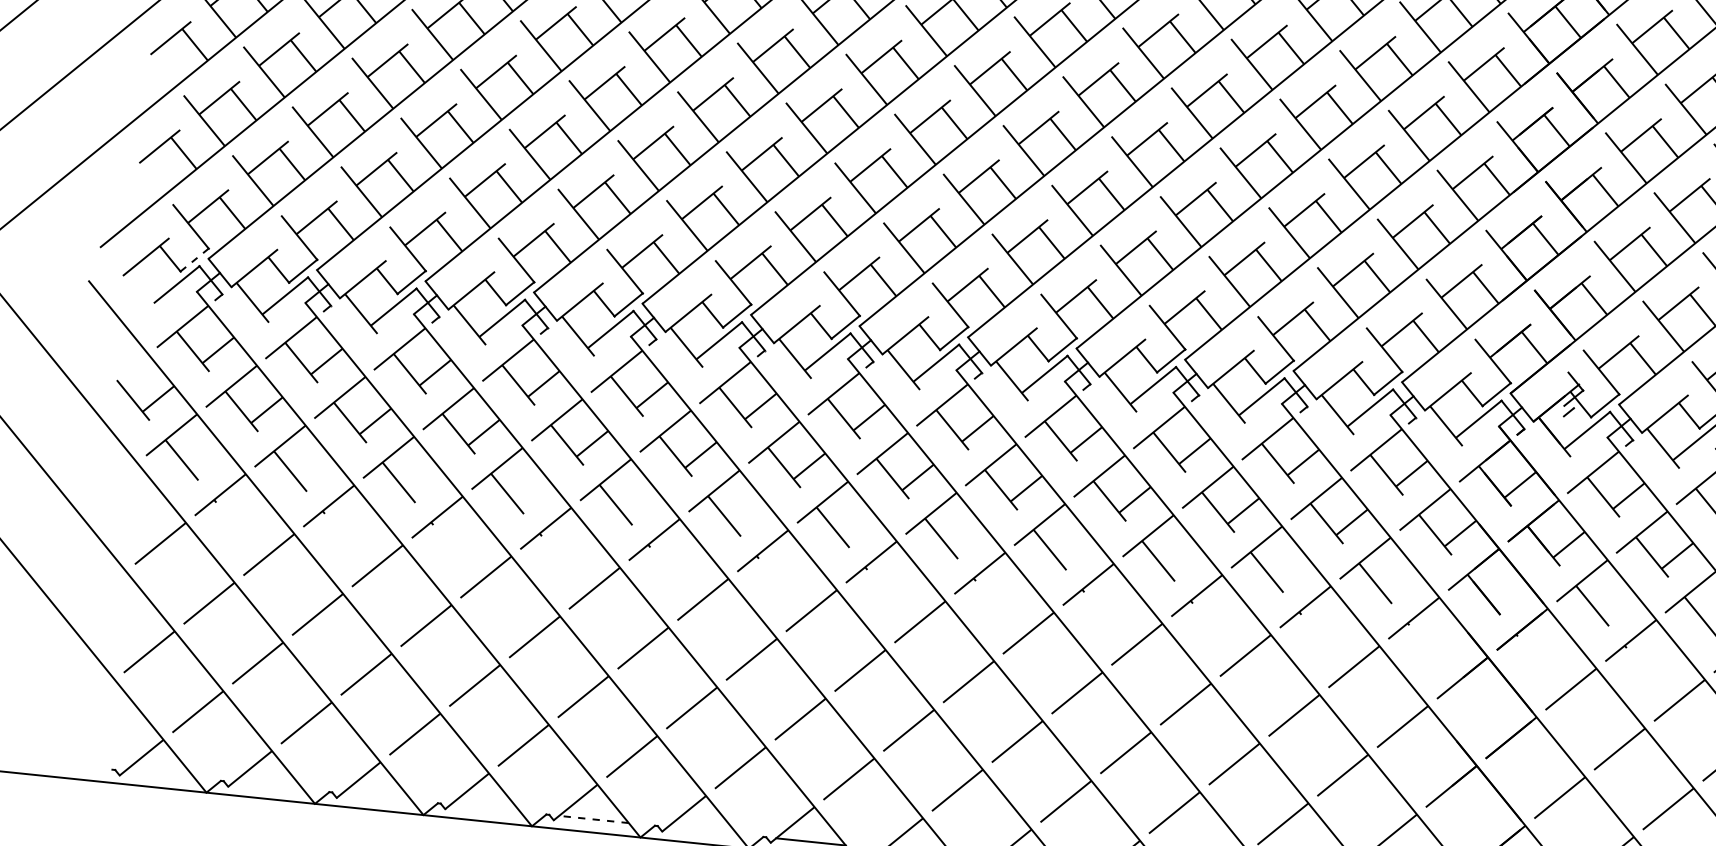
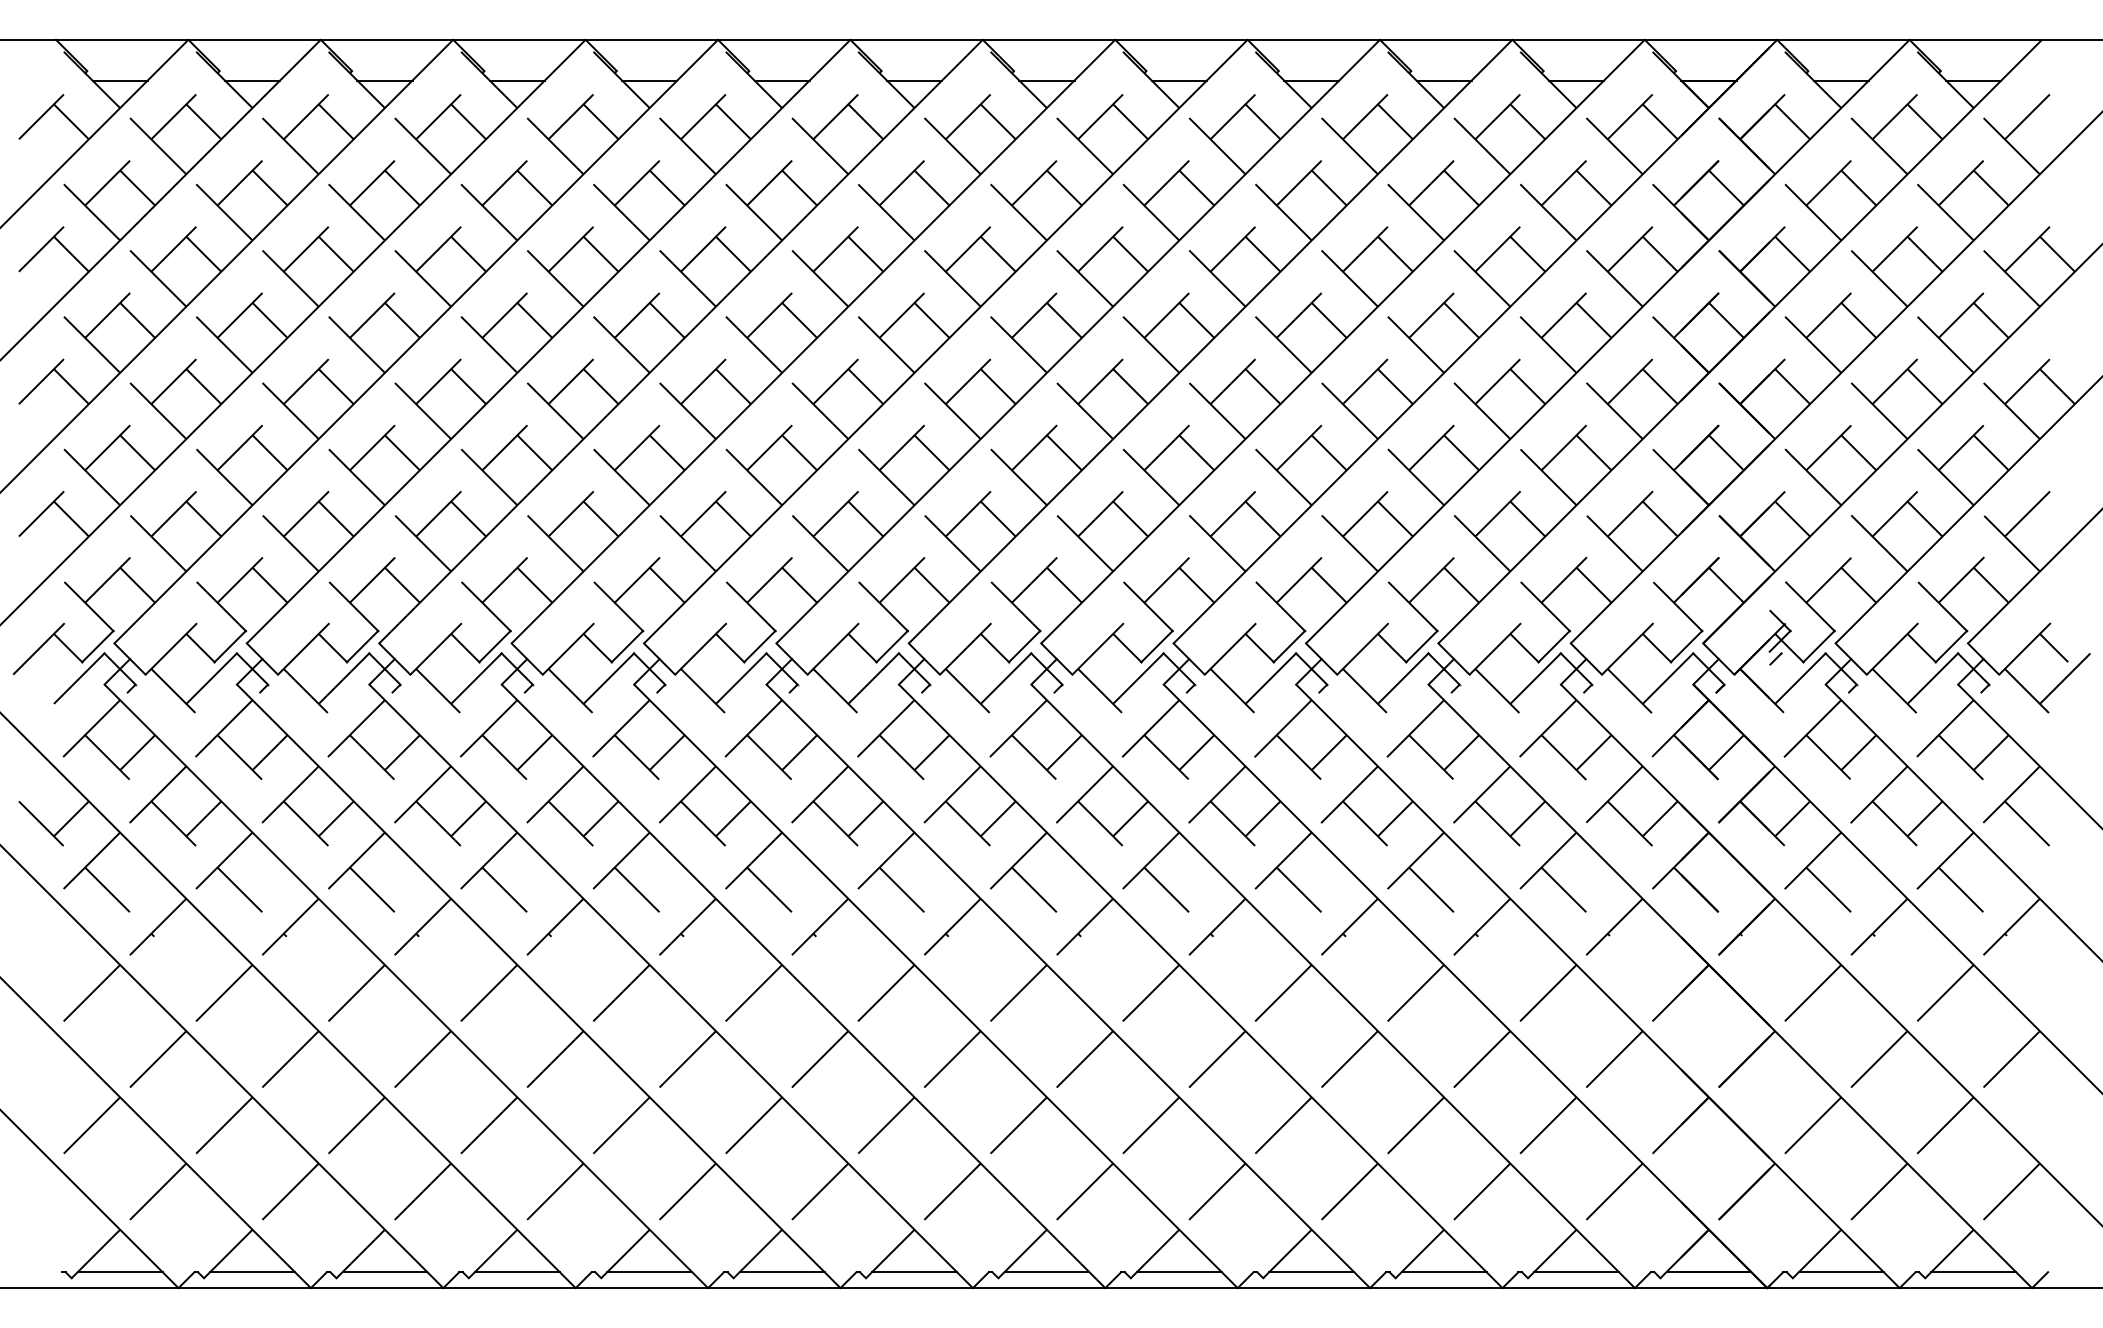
line: (194, 259) -> (97, 646), dashed -> solid
line: (159, 774) -> (119, 1272), added
line: (268, 786) -> (252, 1272), added
line: (376, 797) -> (384, 1272), added
line: (484, 808) -> (516, 1272), added
line: (593, 819) -> (649, 1272), dashed -> solid
line: (701, 830) -> (781, 1272), added

